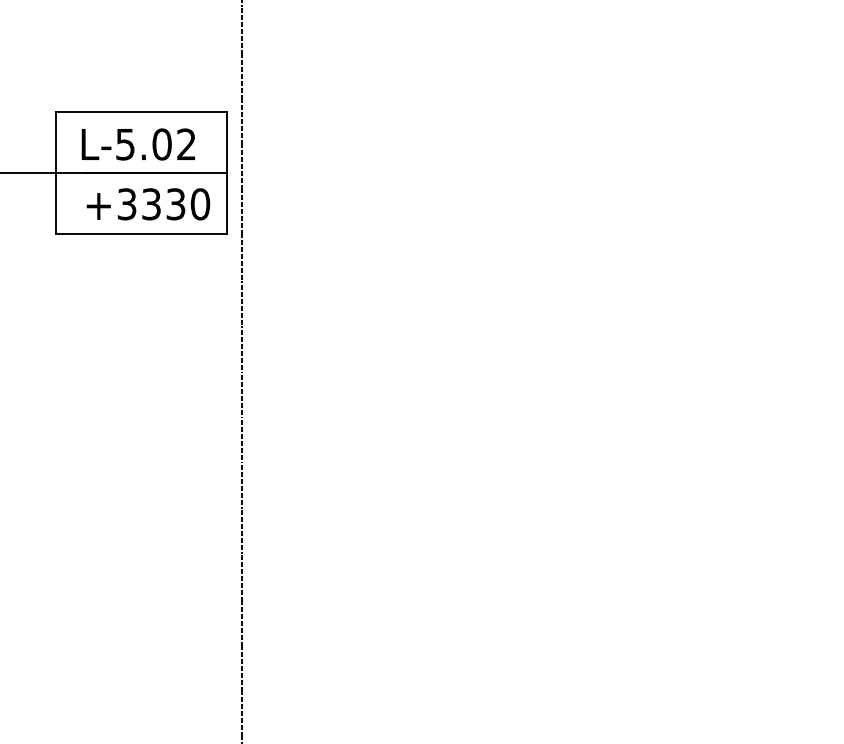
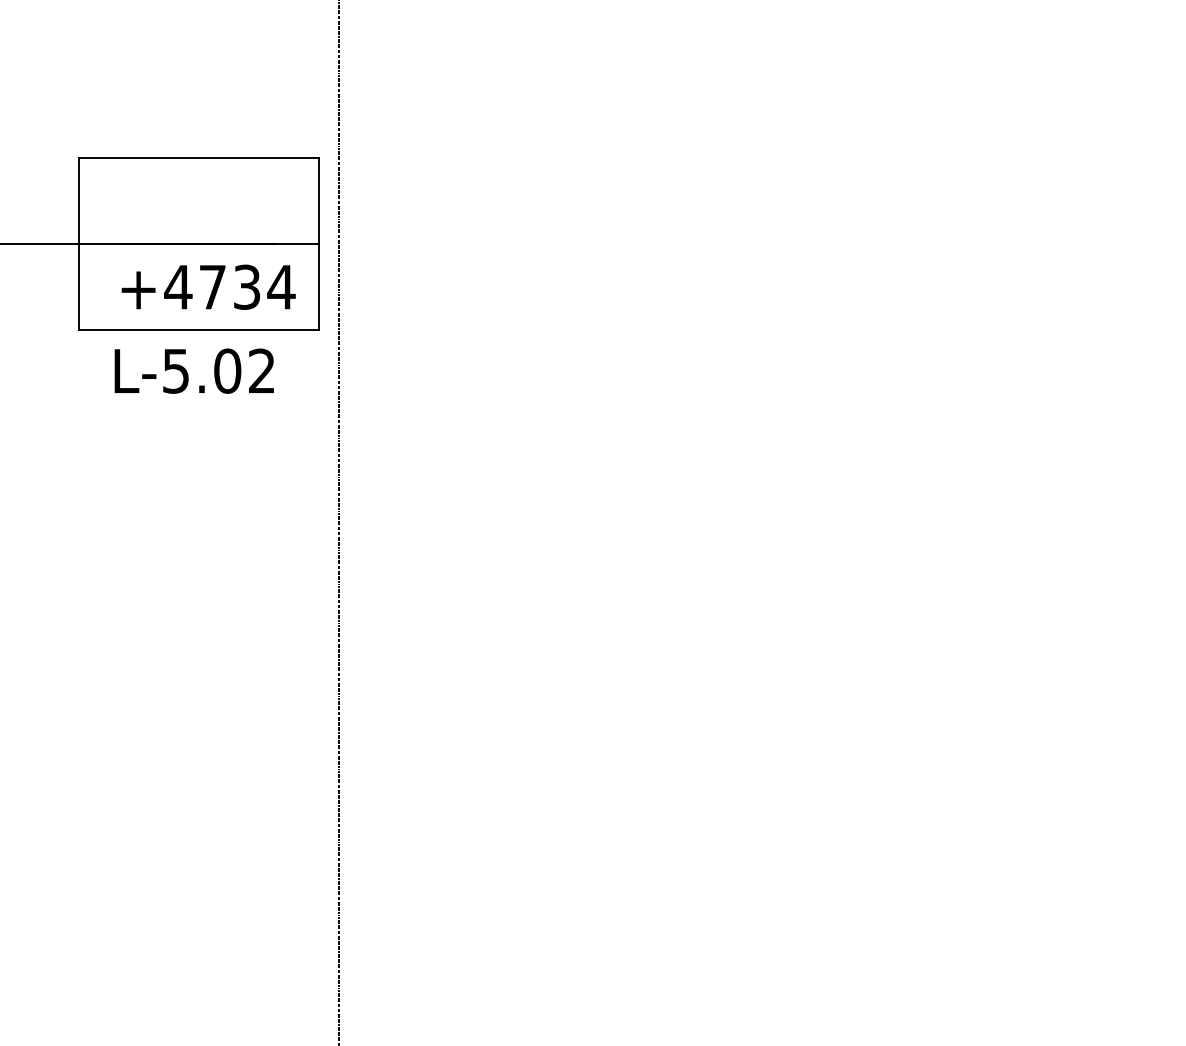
text: (137, 144) -> (193, 370), moved
text: (163, 203) -> (229, 286), +3330 -> +4734

